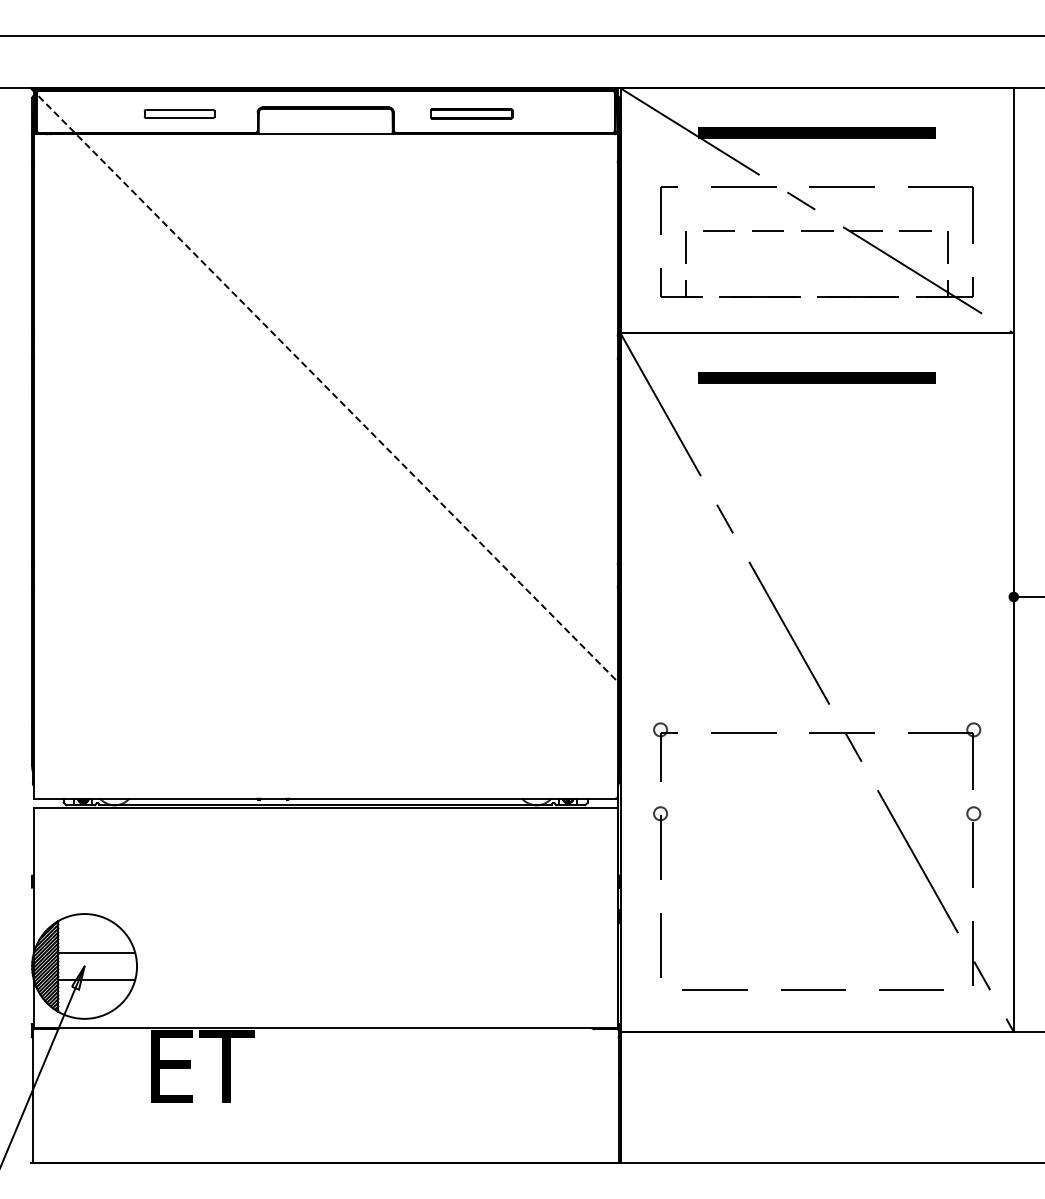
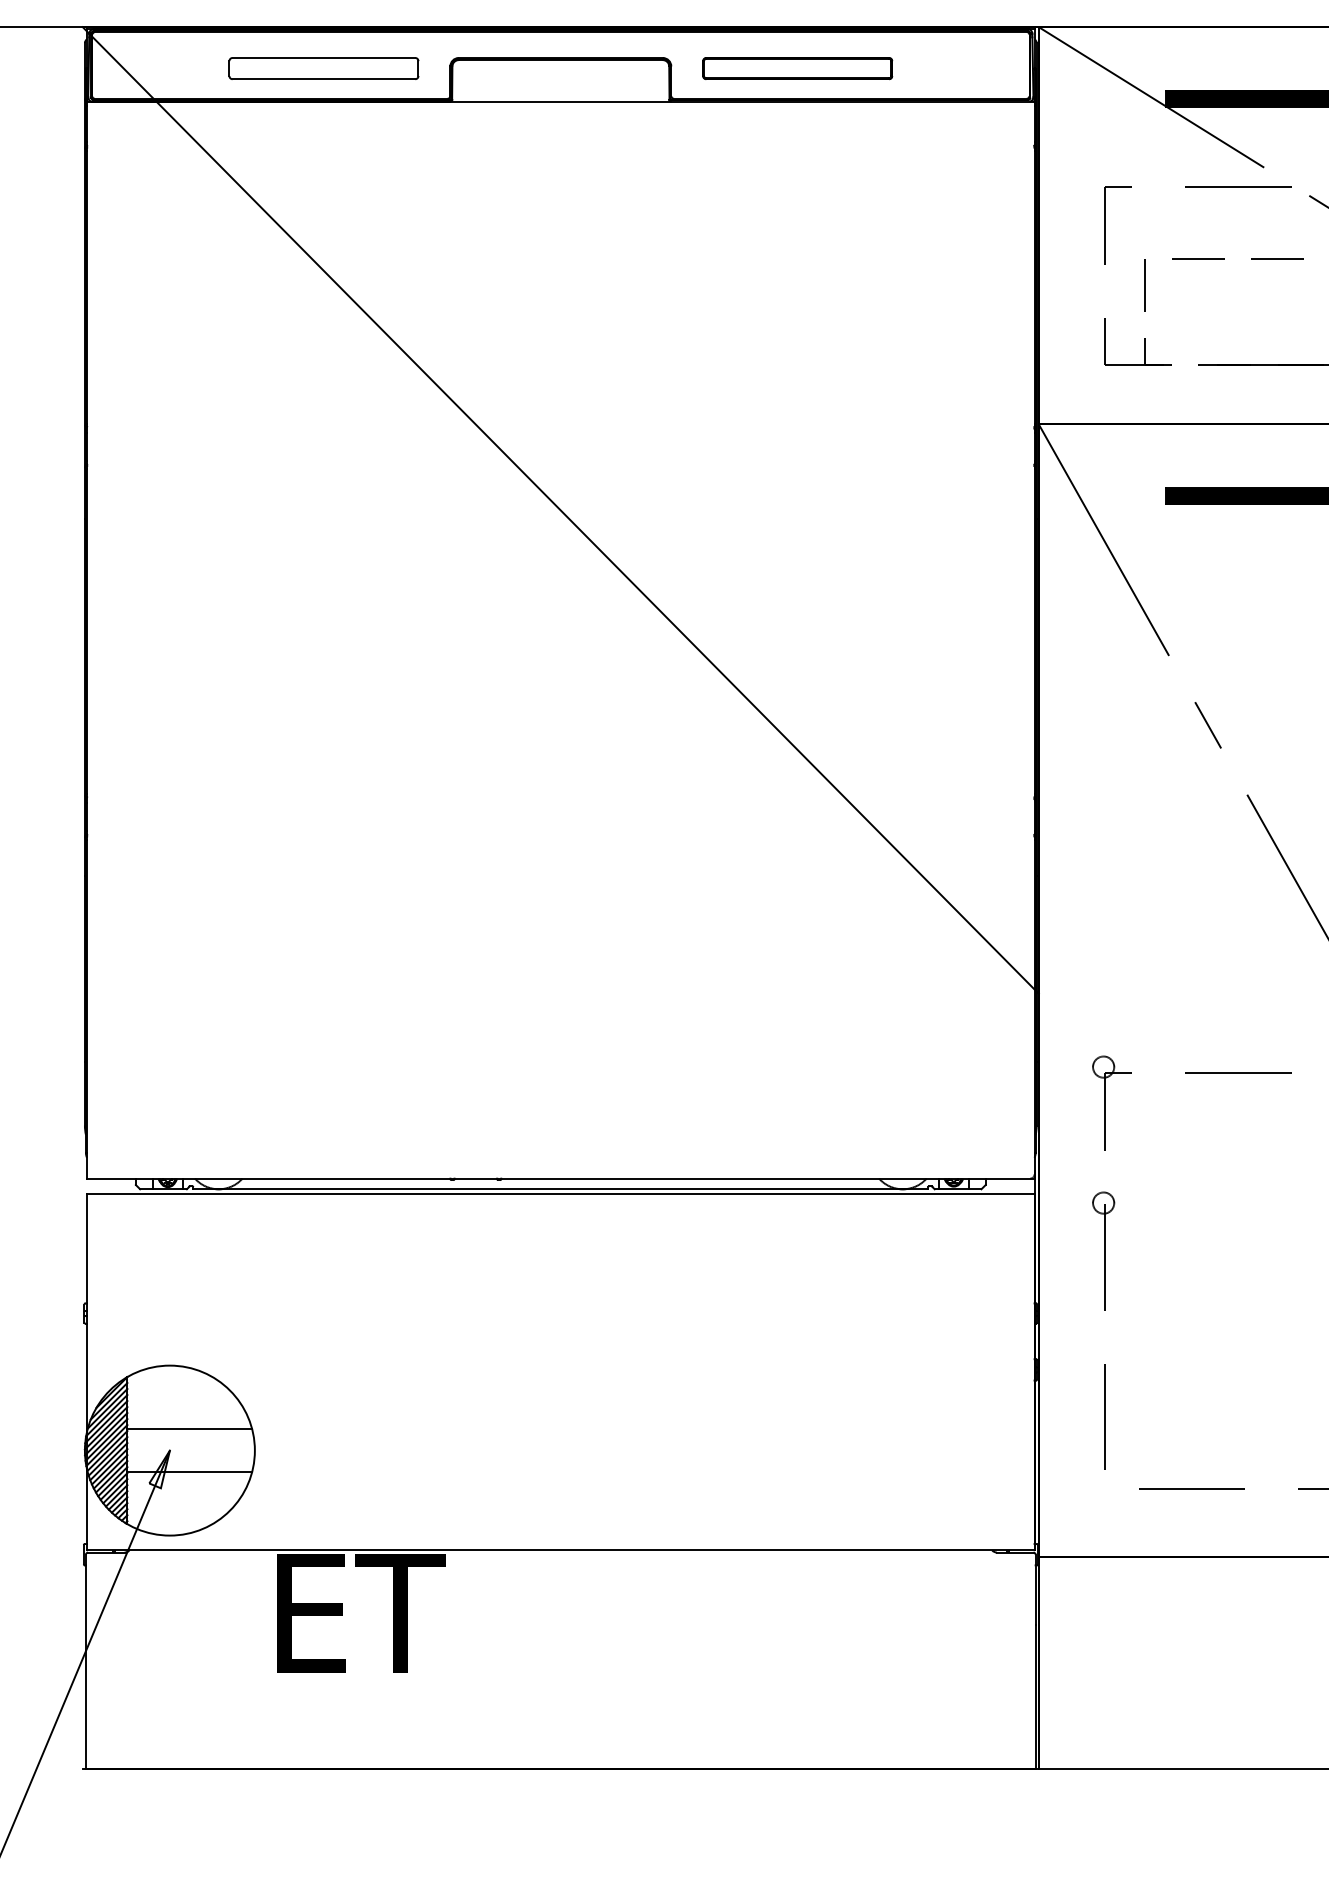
part: (179, 113) -> (323, 67), size x1.67
part: (471, 113) -> (797, 67), size x1.43
line: (326, 386) -> (562, 510), dashed -> solid

